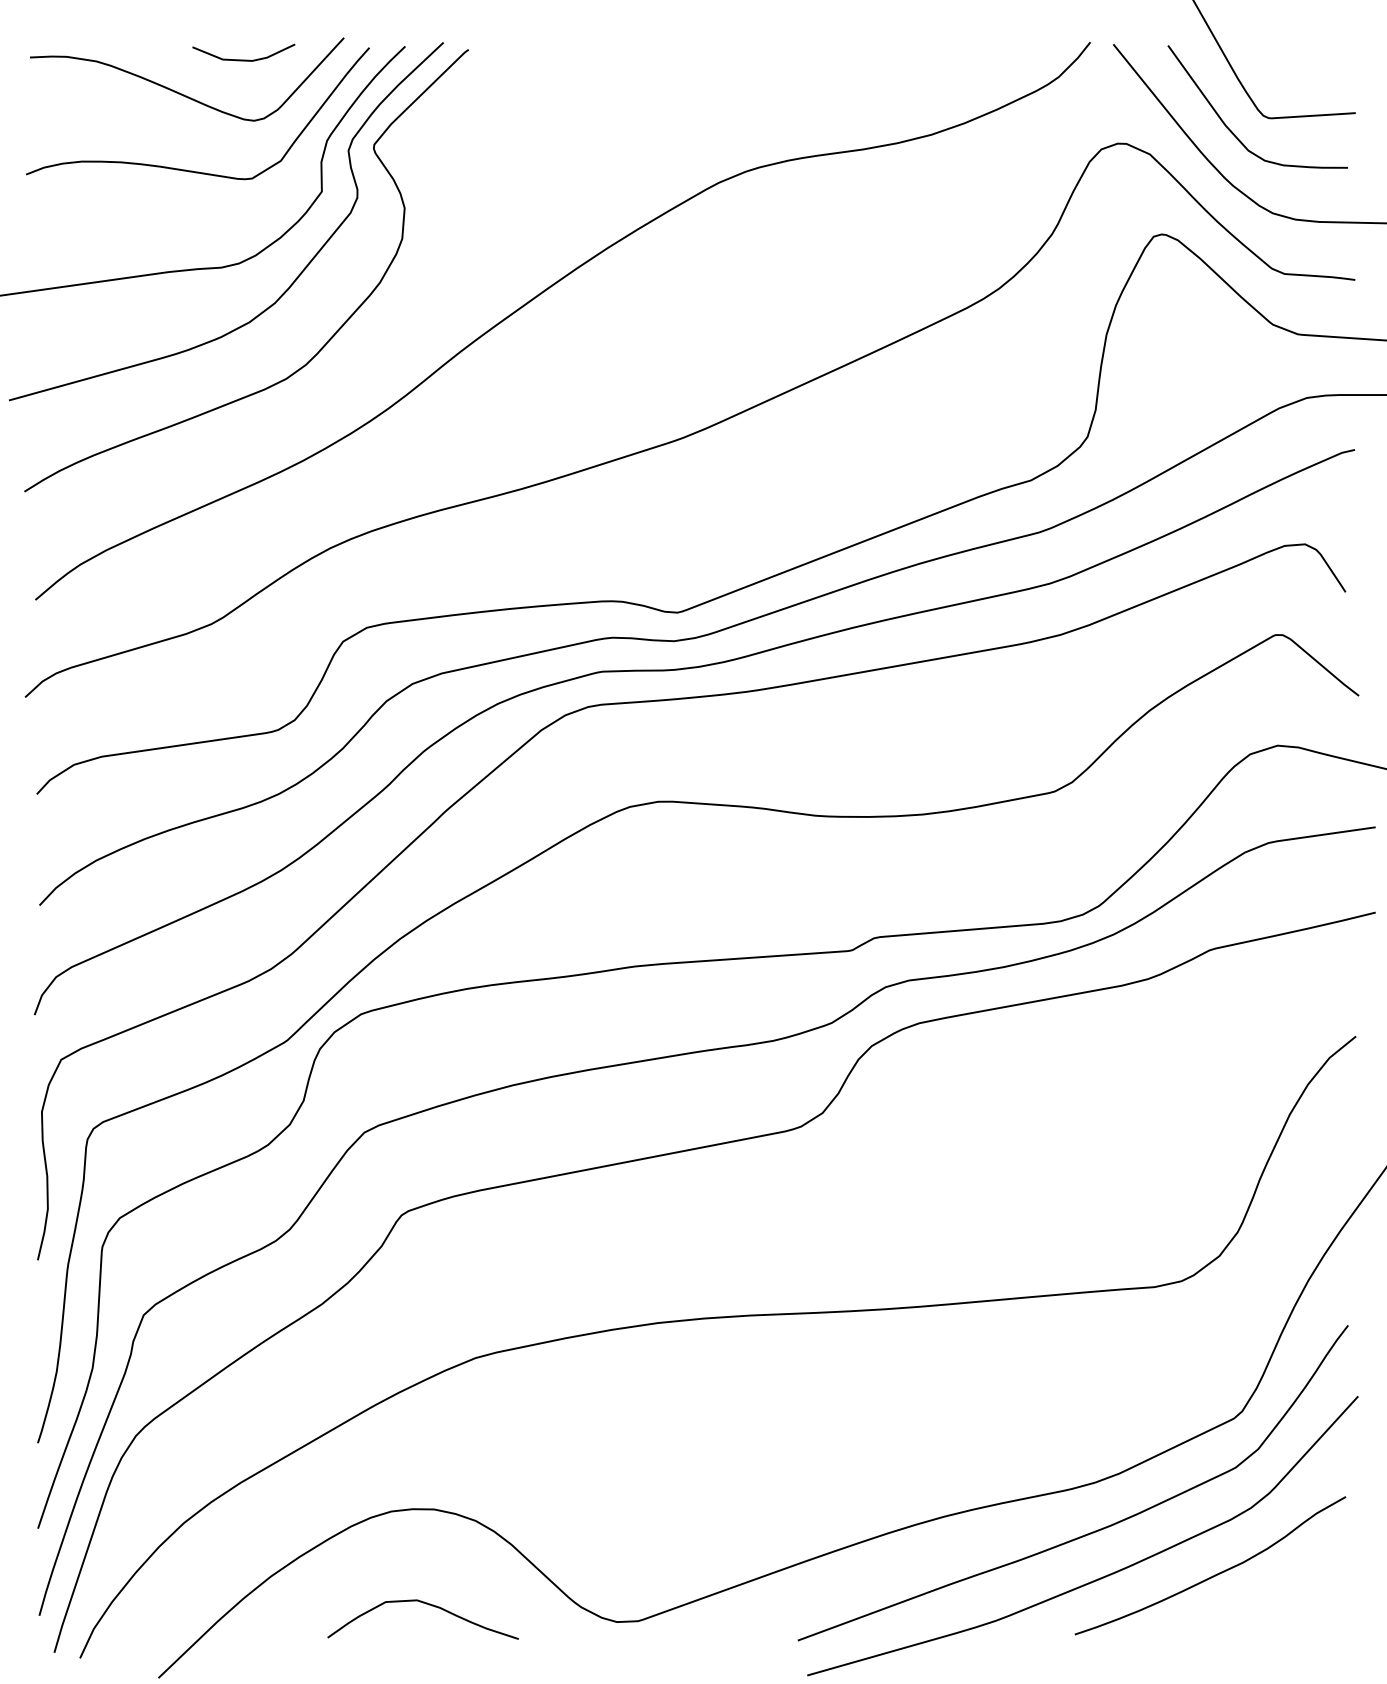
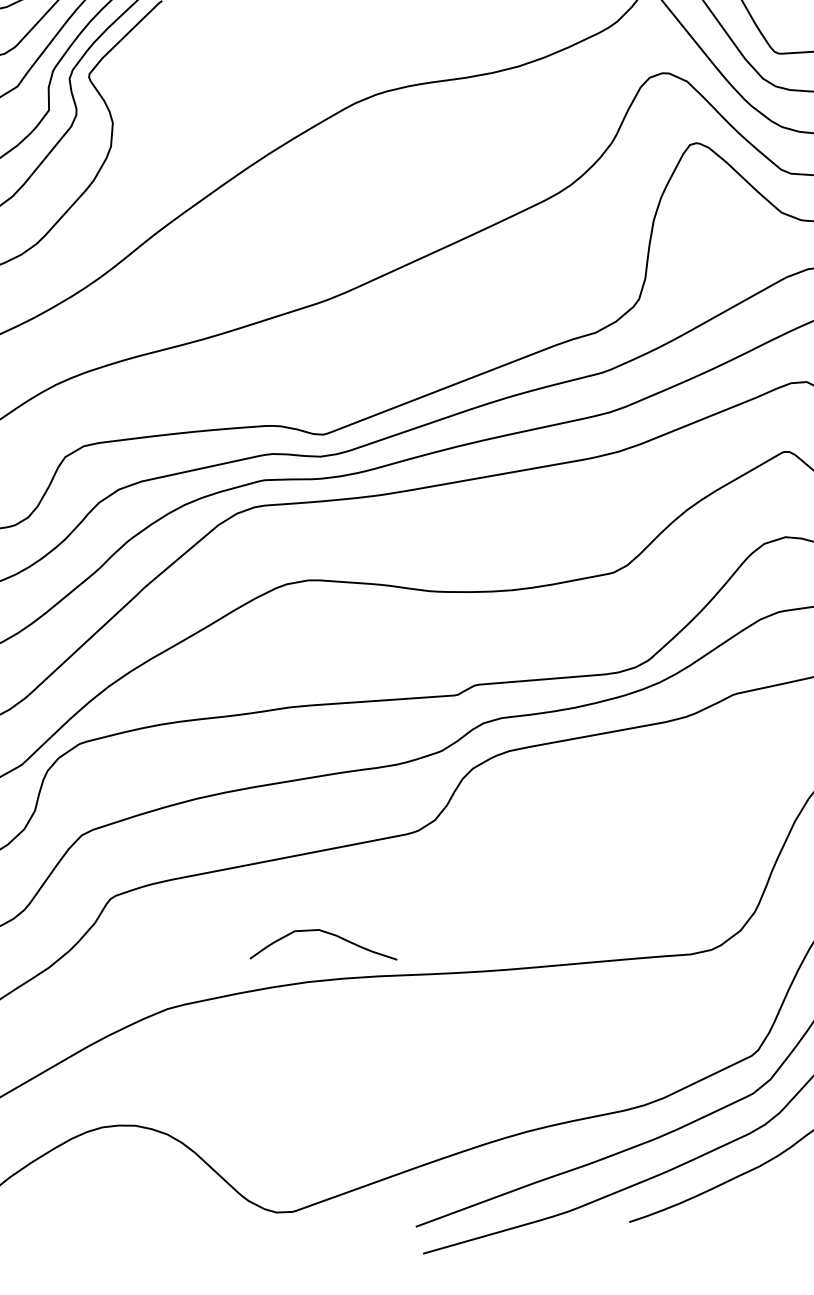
curve: (426, 1604) -> (326, 933), moved

